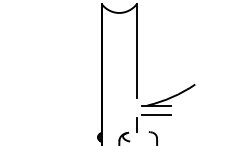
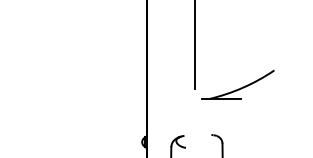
part: (153, 115) -> (217, 112), removed

